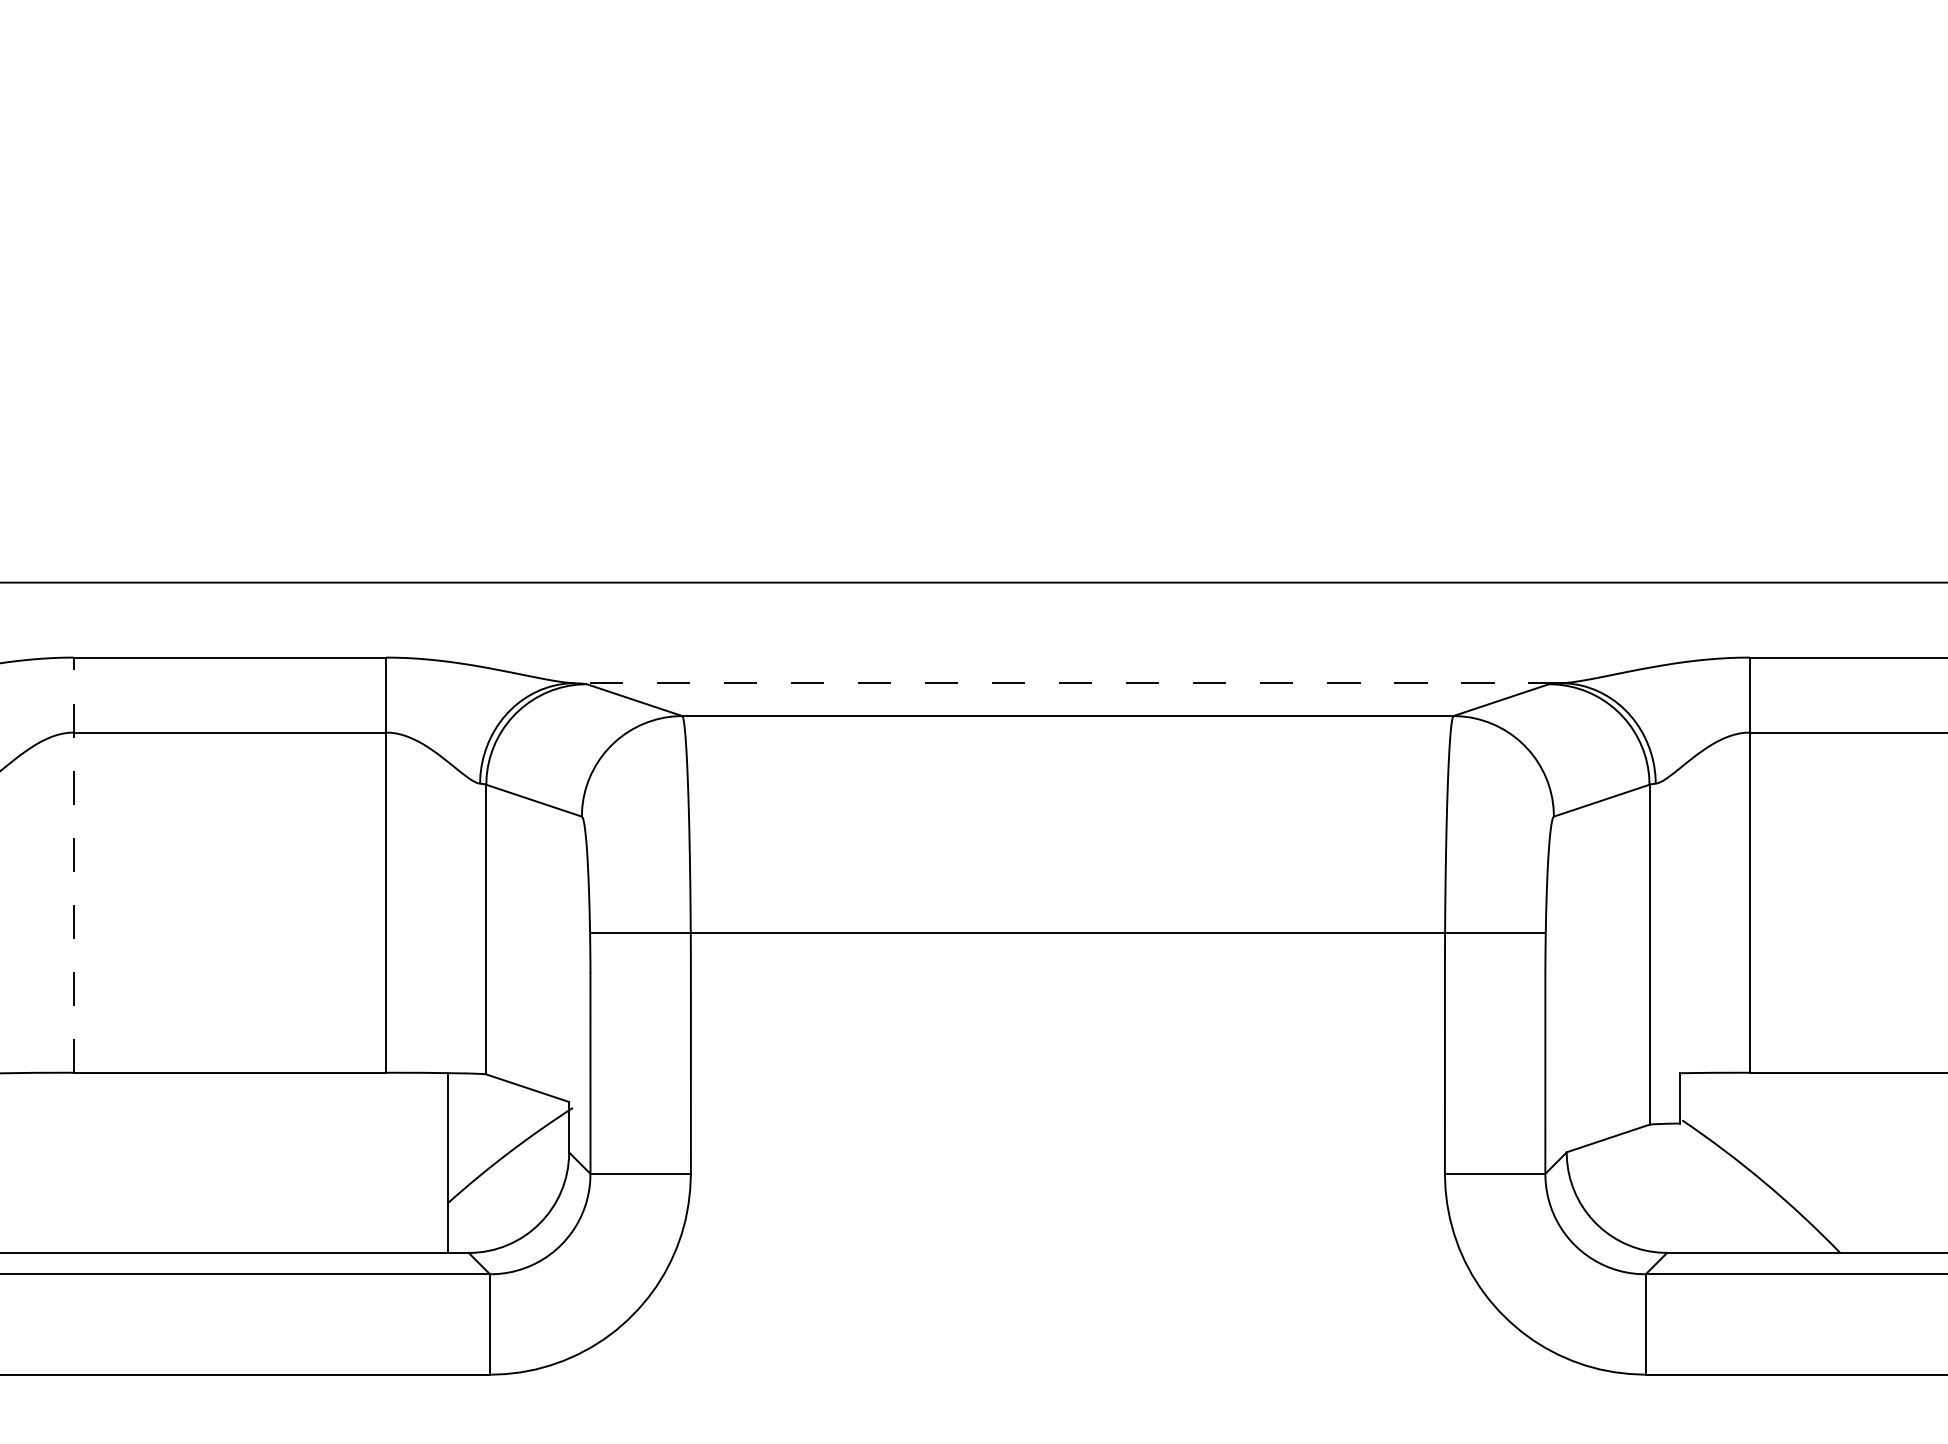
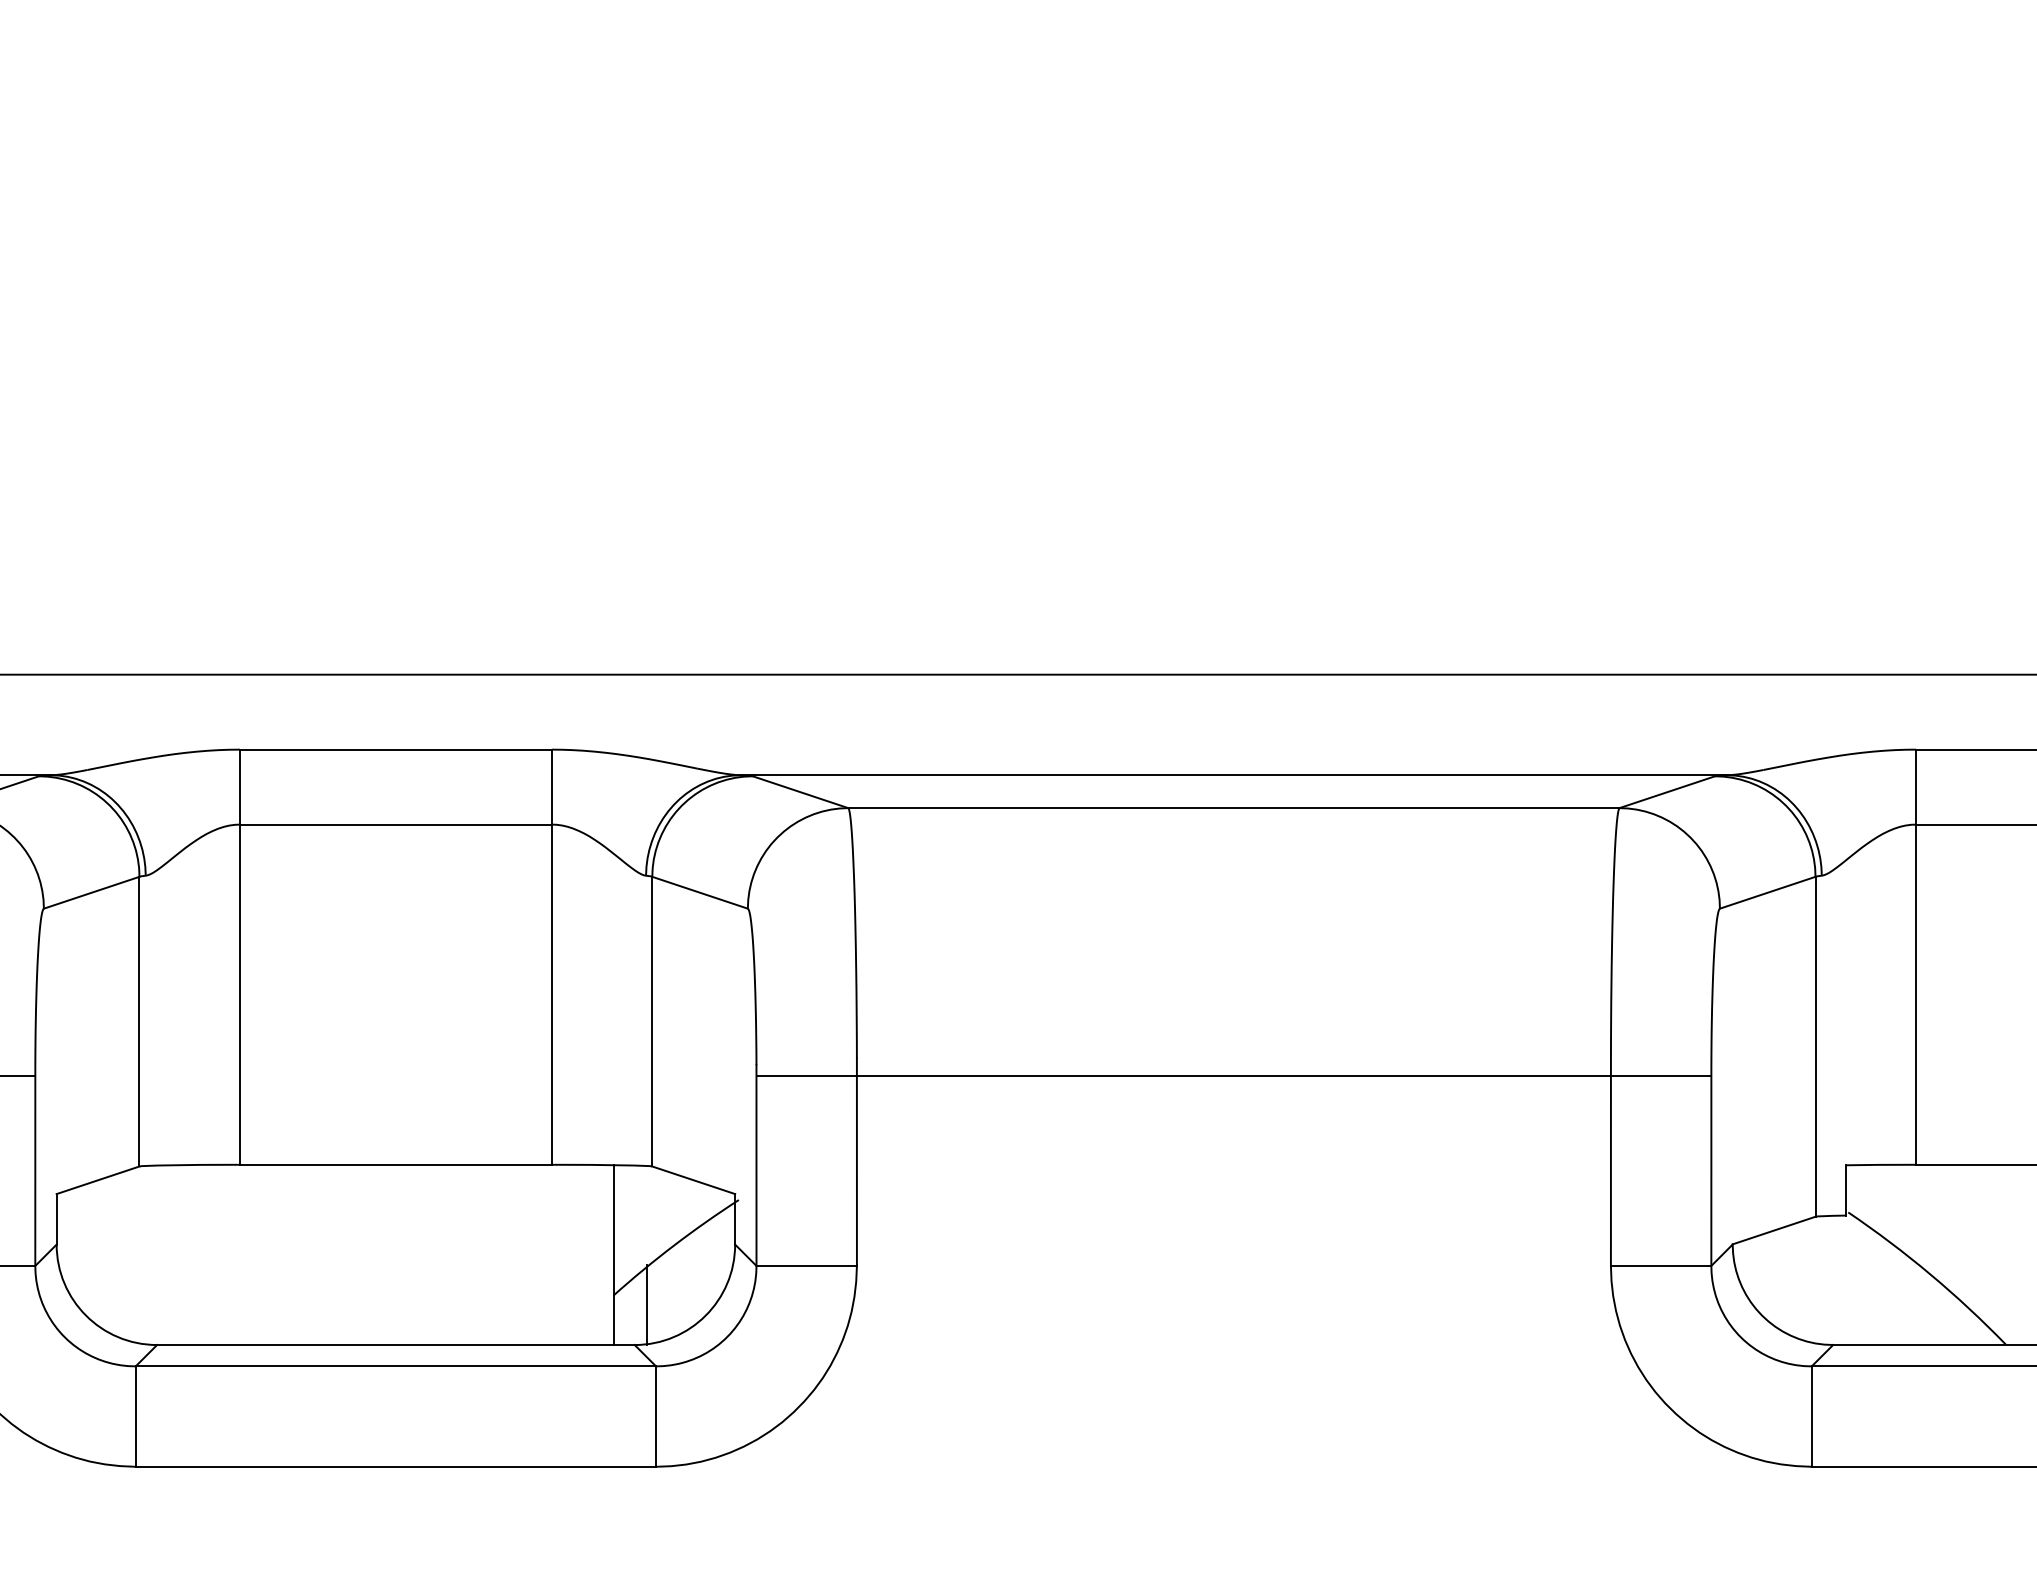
line: (1067, 683) -> (1233, 775), dashed -> solid
line: (73, 865) -> (239, 957), dashed -> solid
line: (1067, 933) -> (1233, 1076), moved
line: (481, 1213) -> (647, 1305), added

